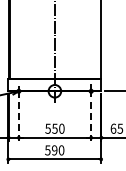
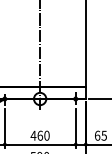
line: (18, 121) -> (4, 128), dashed -> solid
line: (91, 121) -> (76, 128), dashed -> solid
text: (51, 128) -> (36, 135), 550 -> 460

